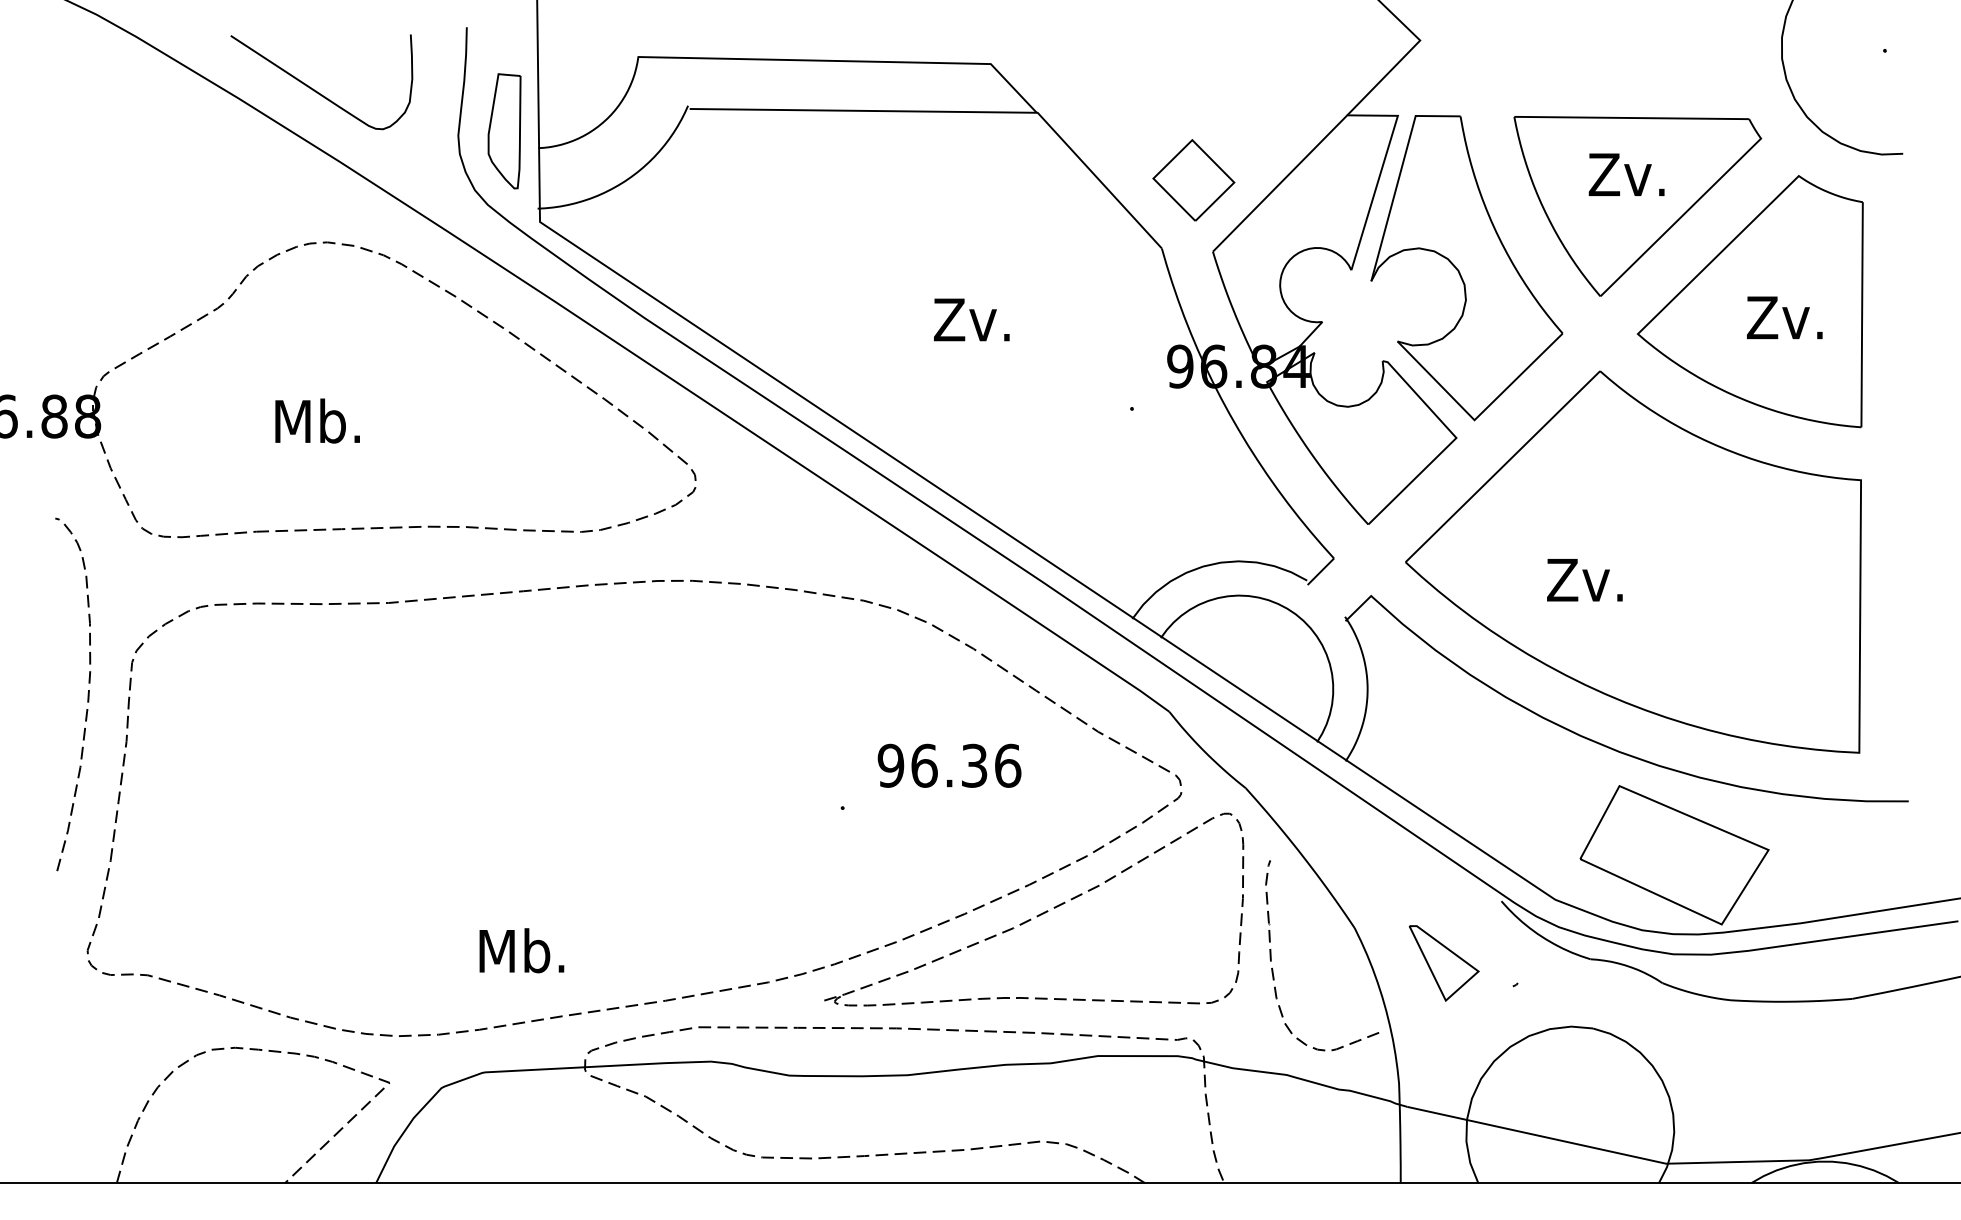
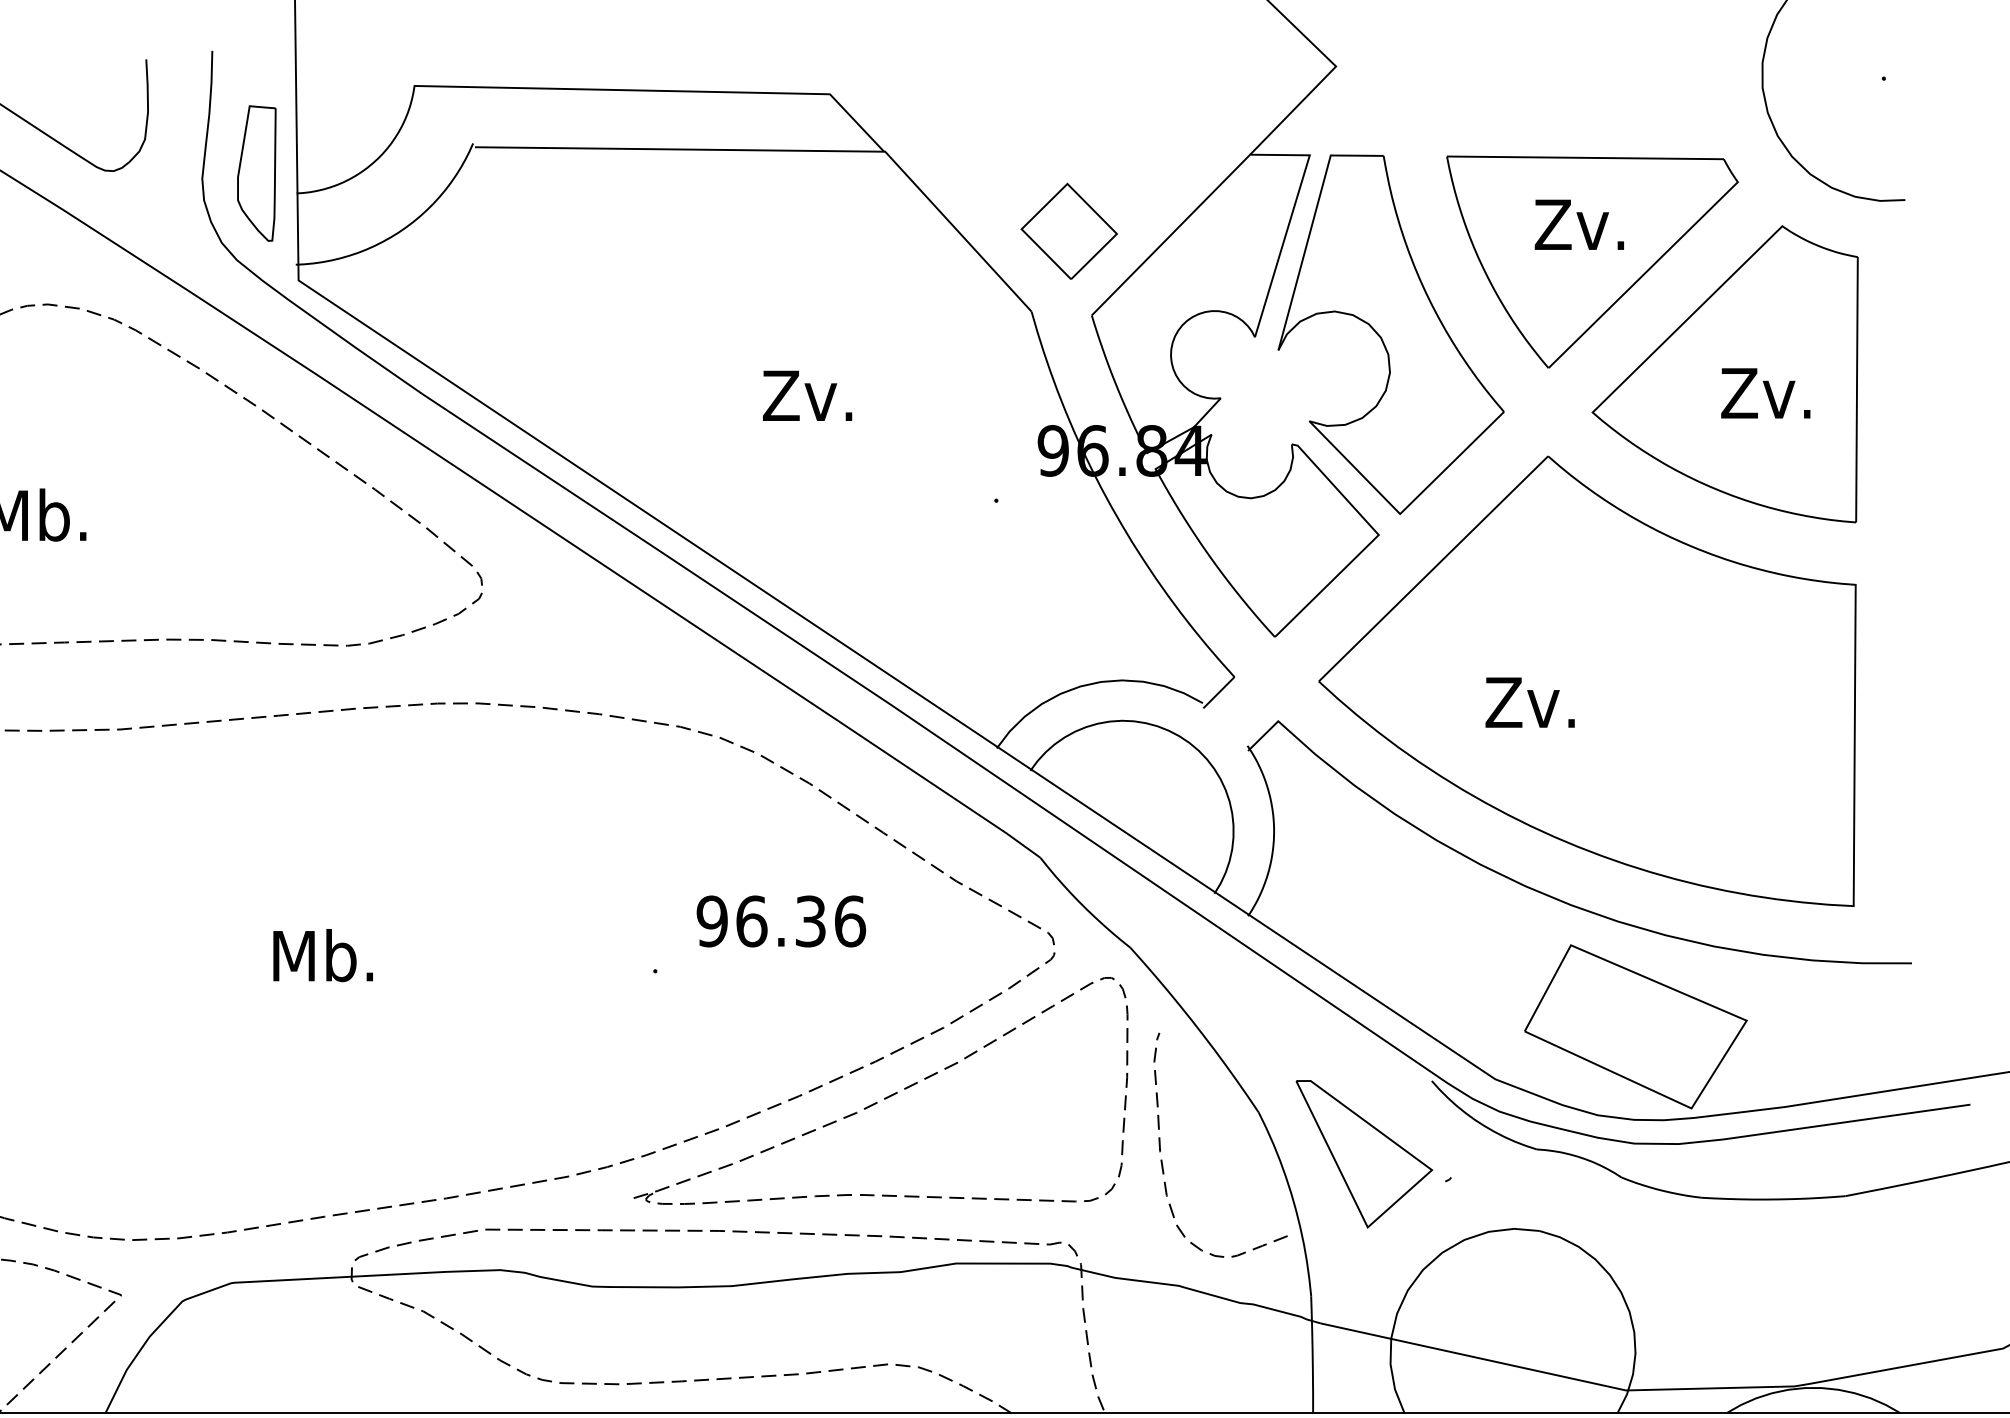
text: (521, 950) -> (322, 955), moved
part: (1443, 963) -> (1363, 1154), size x1.67

